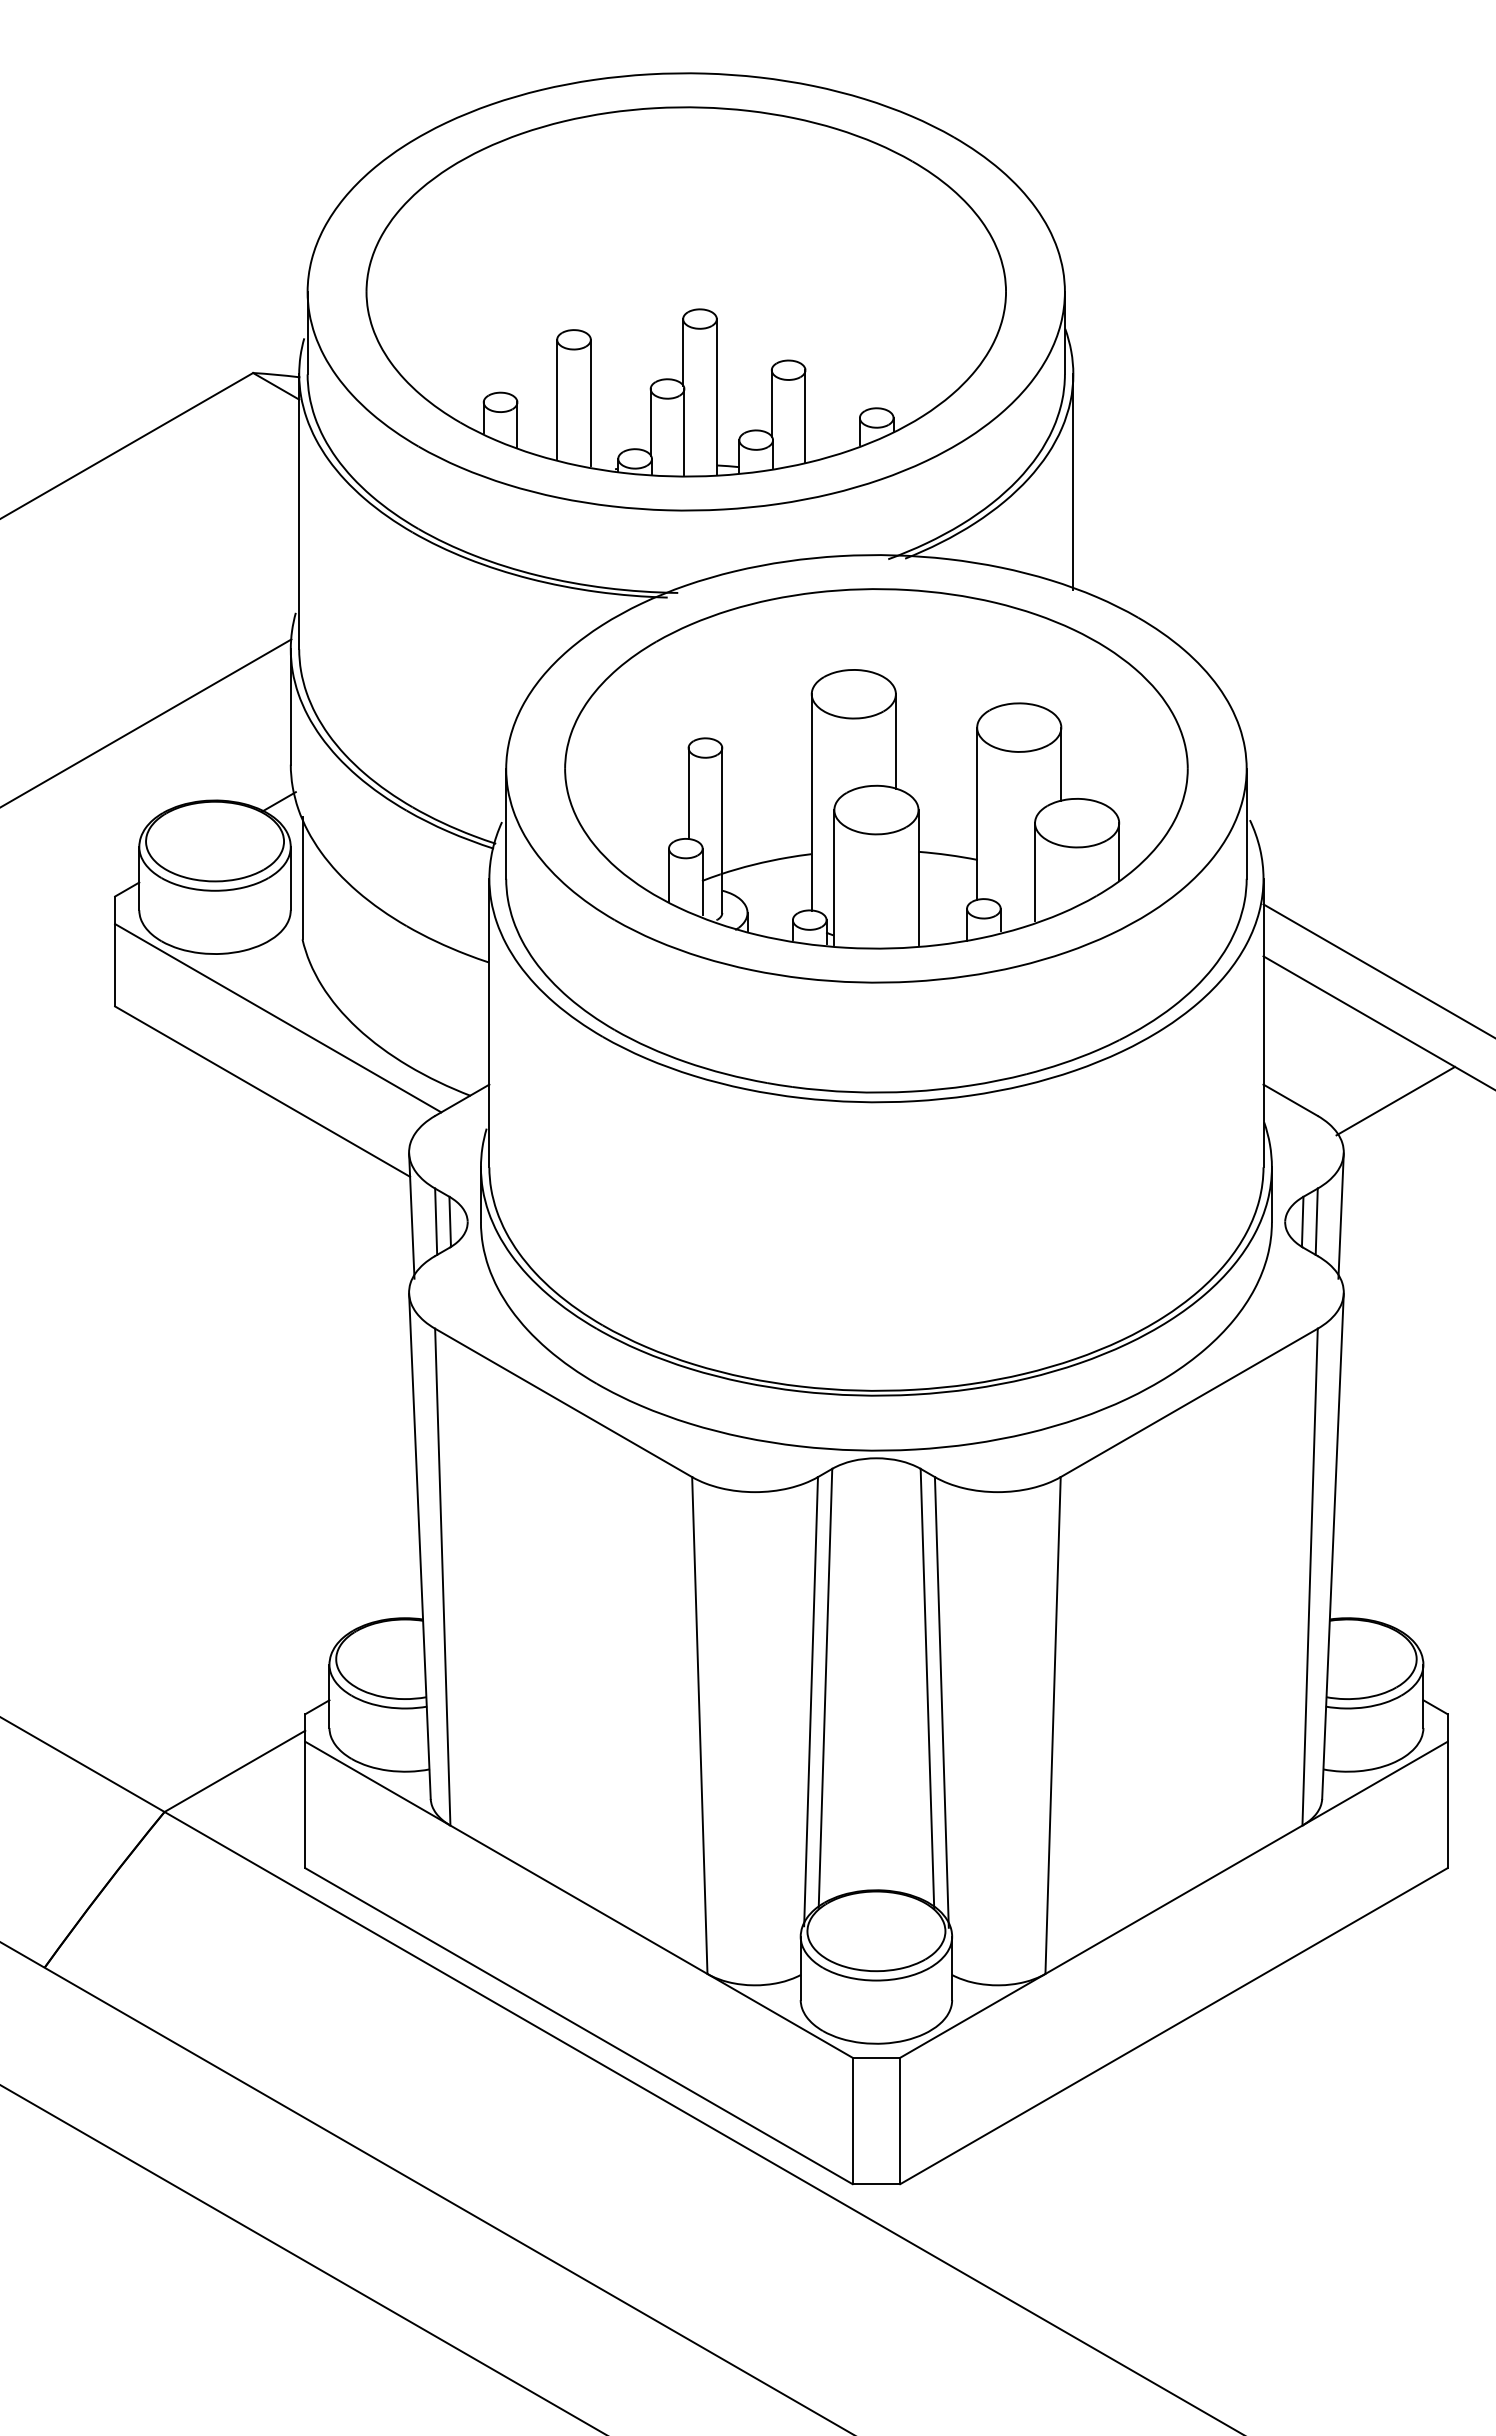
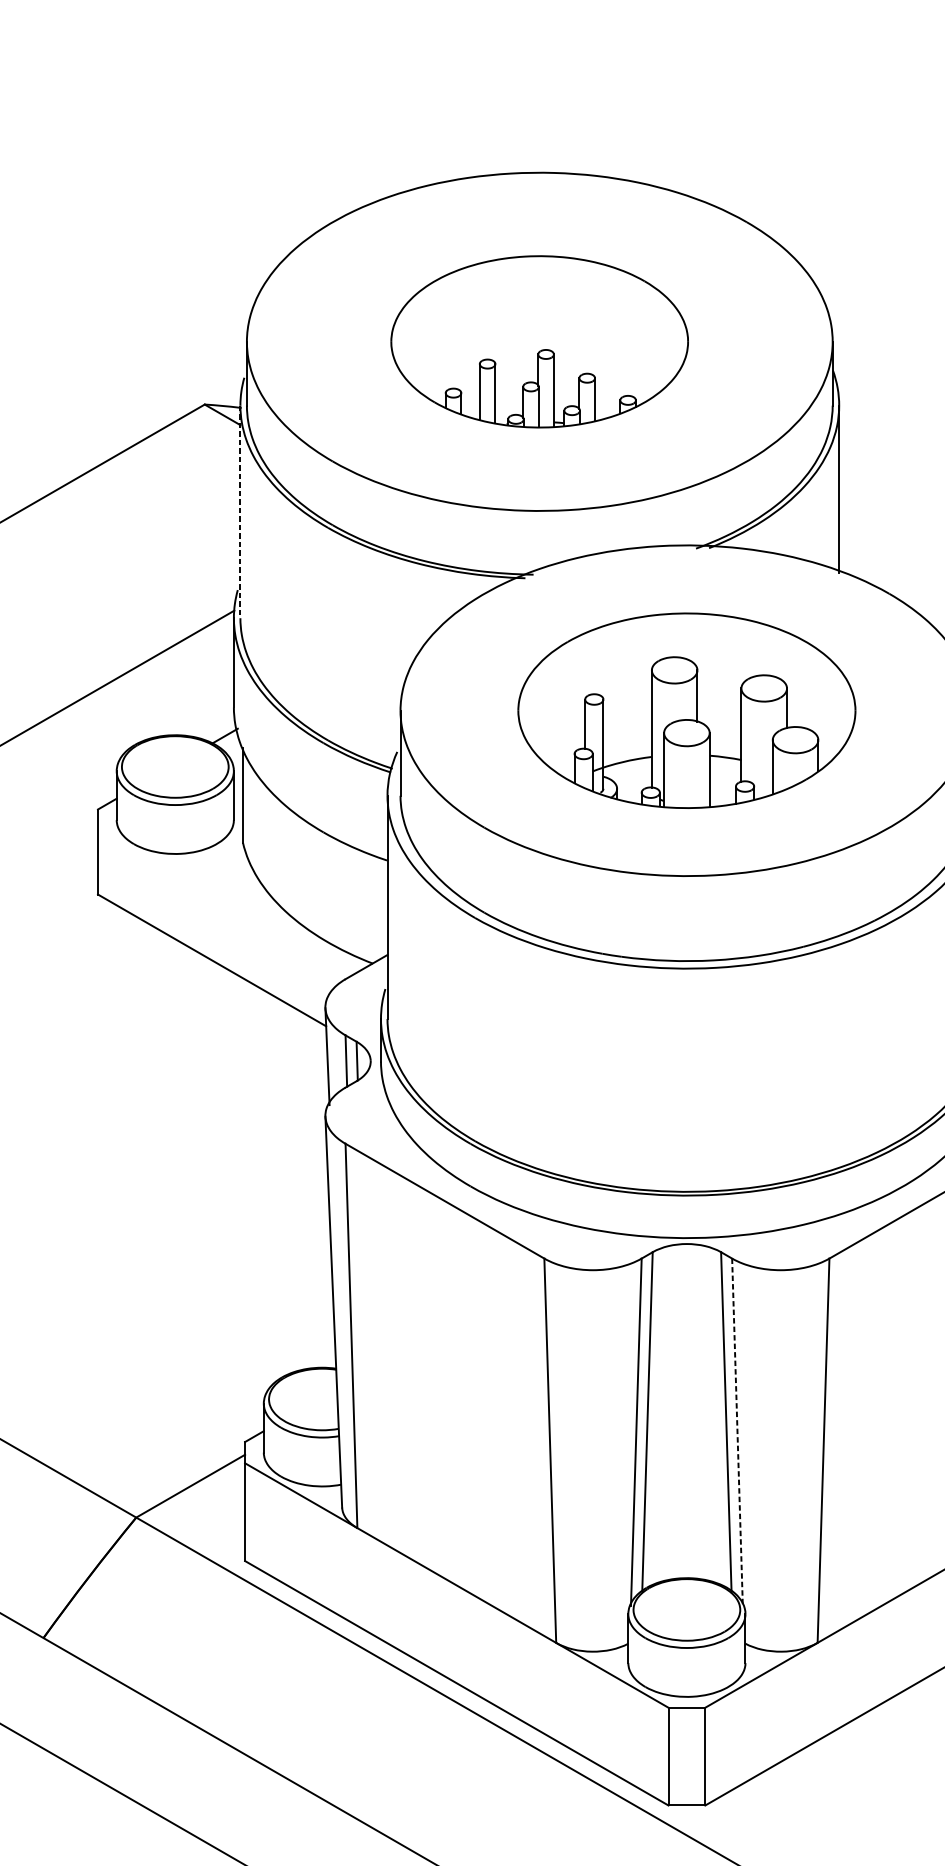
part: (685, 291) -> (539, 341), size x0.6
line: (299, 512) -> (240, 512), solid -> dashed
part: (876, 768) -> (686, 710), size x0.7
line: (278, 1018) -> (224, 903), removed
line: (941, 1702) -> (737, 1432), solid -> dashed

